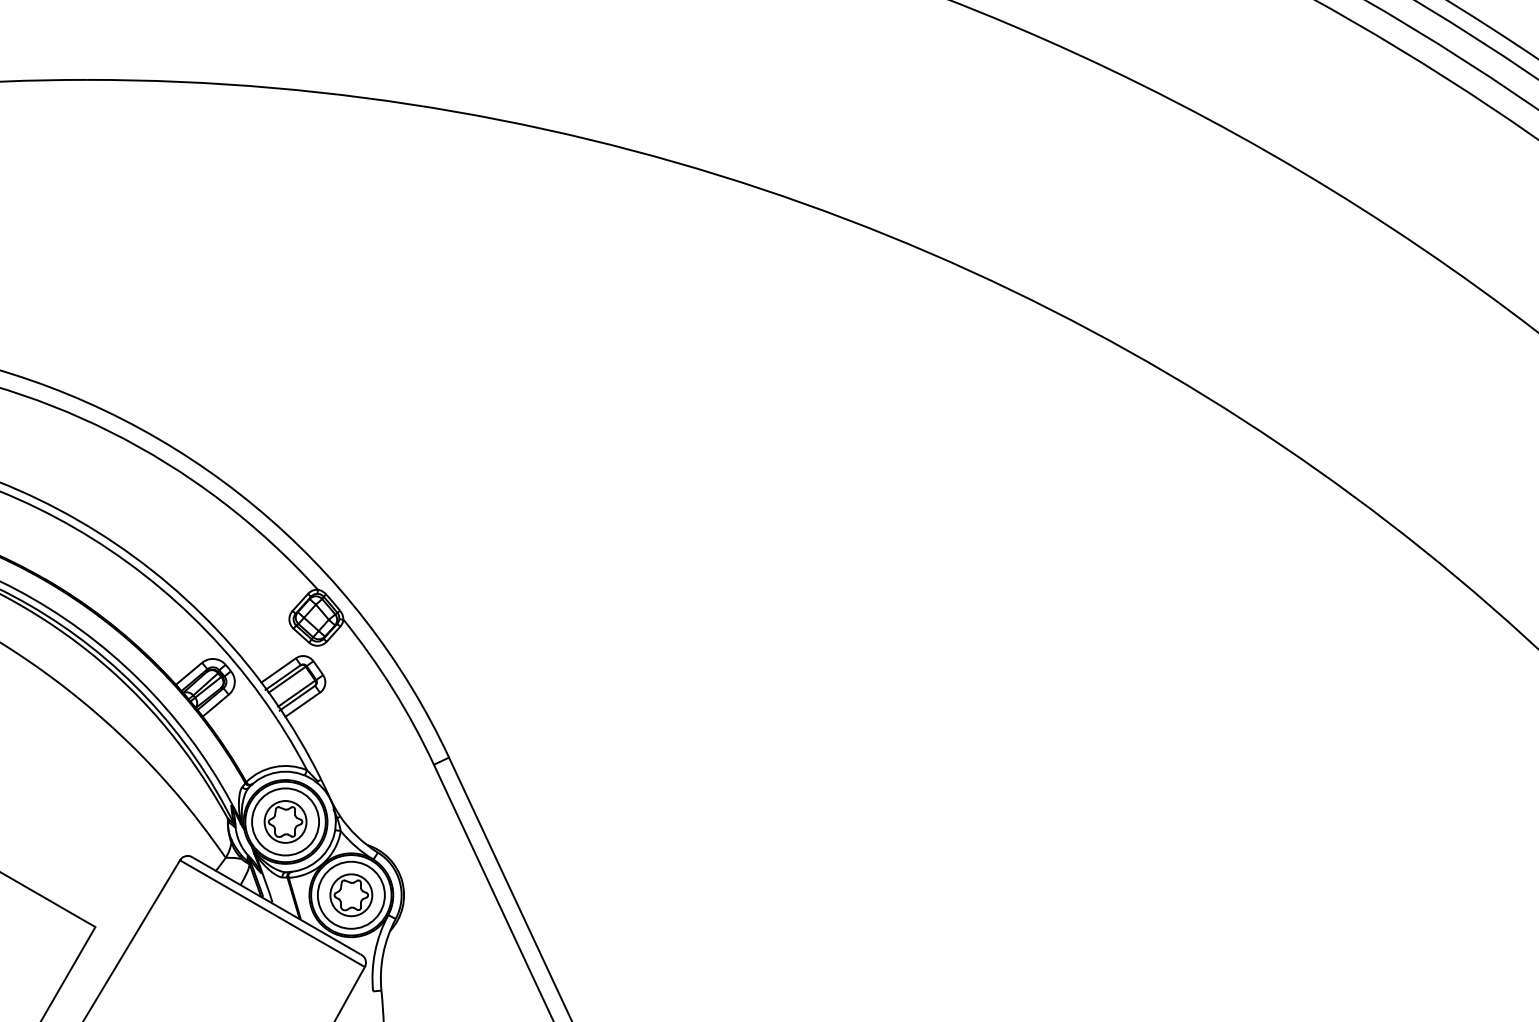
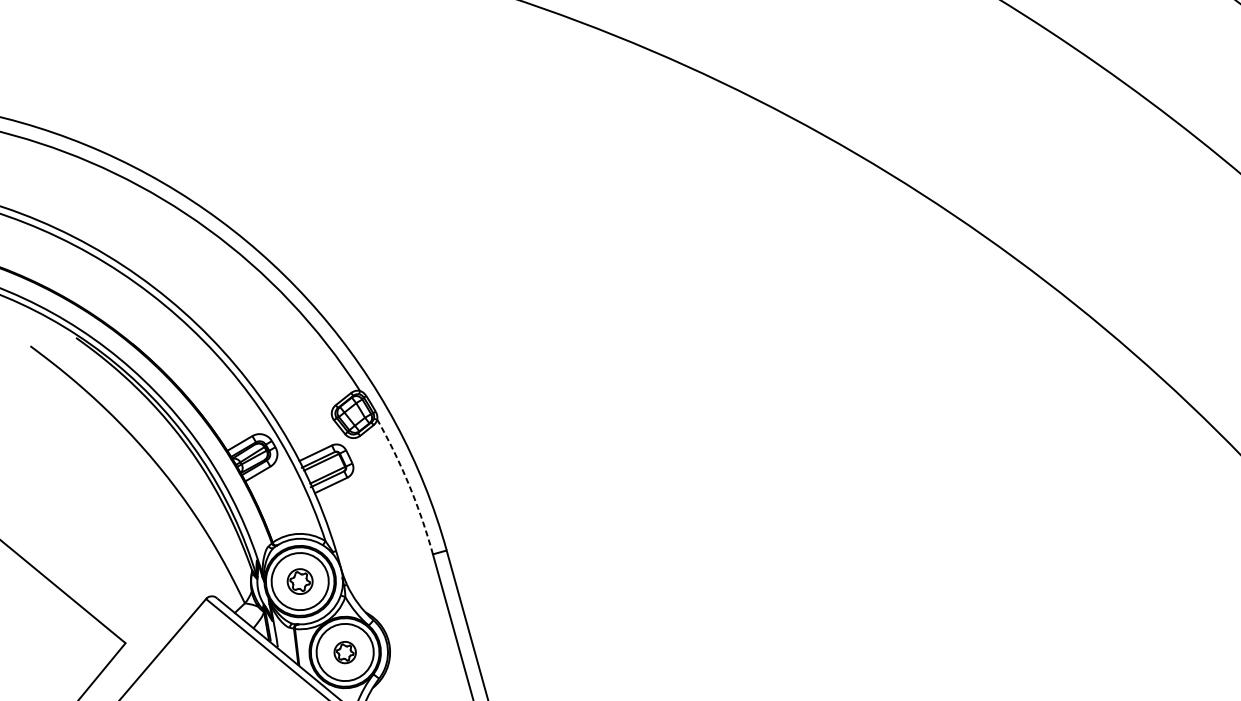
arc: (393, 689) -> (409, 485), solid -> dashed
part: (285, 821) -> (300, 581), size x0.7
part: (351, 895) -> (345, 652), size x0.6

